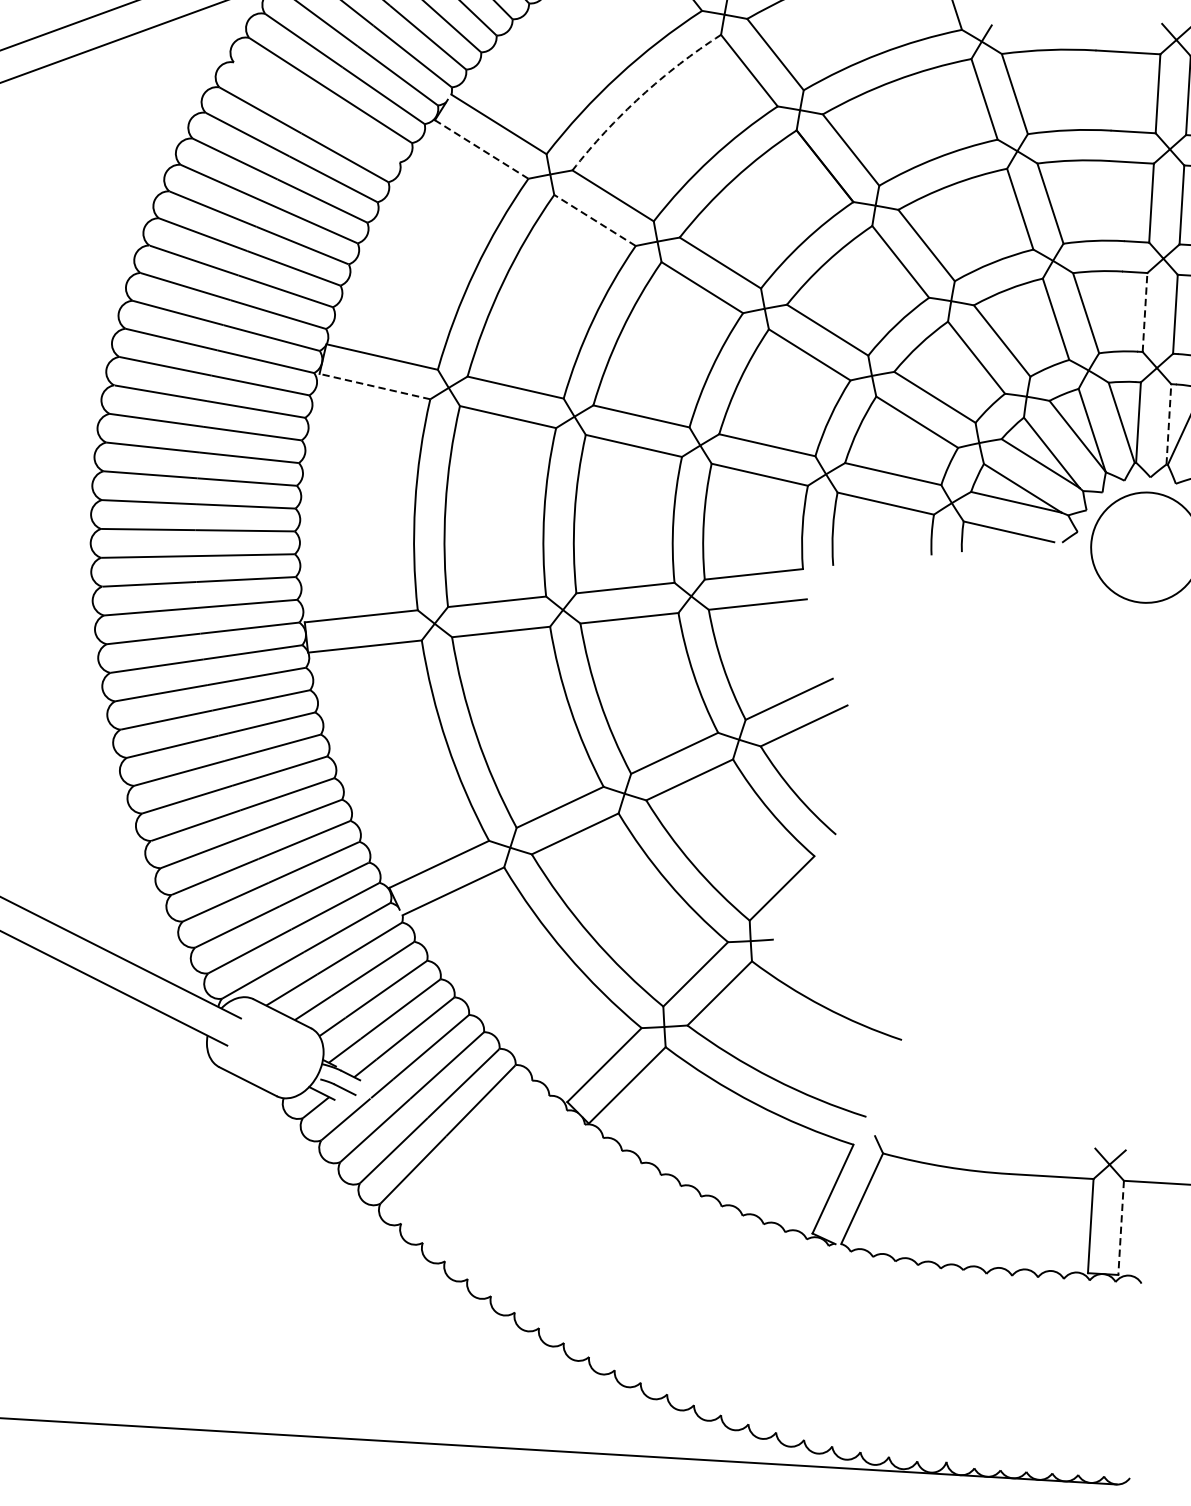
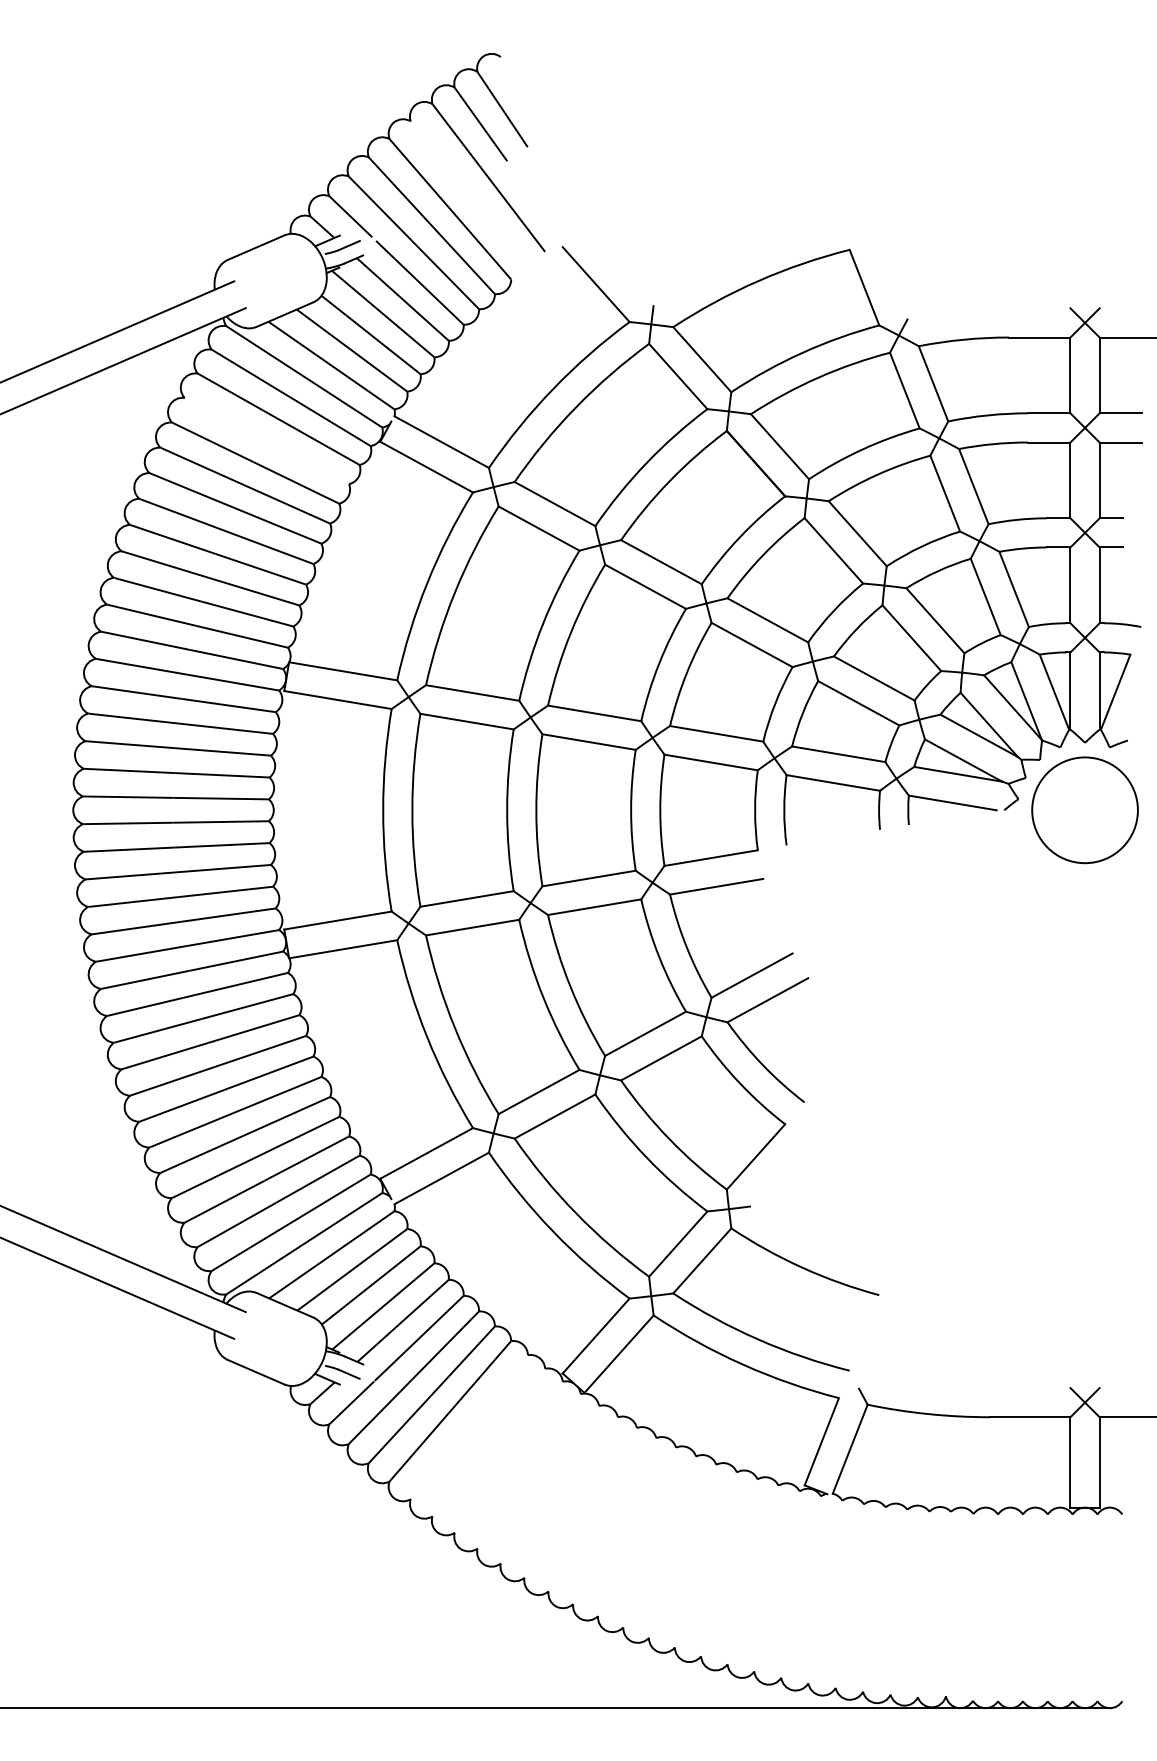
arc: (641, 96) -> (576, 407), dashed -> solid
line: (481, 149) -> (426, 467), dashed -> solid
line: (594, 220) -> (538, 528), dashed -> solid
line: (1145, 312) -> (1070, 585), dashed -> solid
line: (374, 386) -> (337, 699), dashed -> solid
line: (1168, 424) -> (1099, 691), dashed -> solid
line: (1120, 1227) -> (1099, 1462), dashed -> solid

